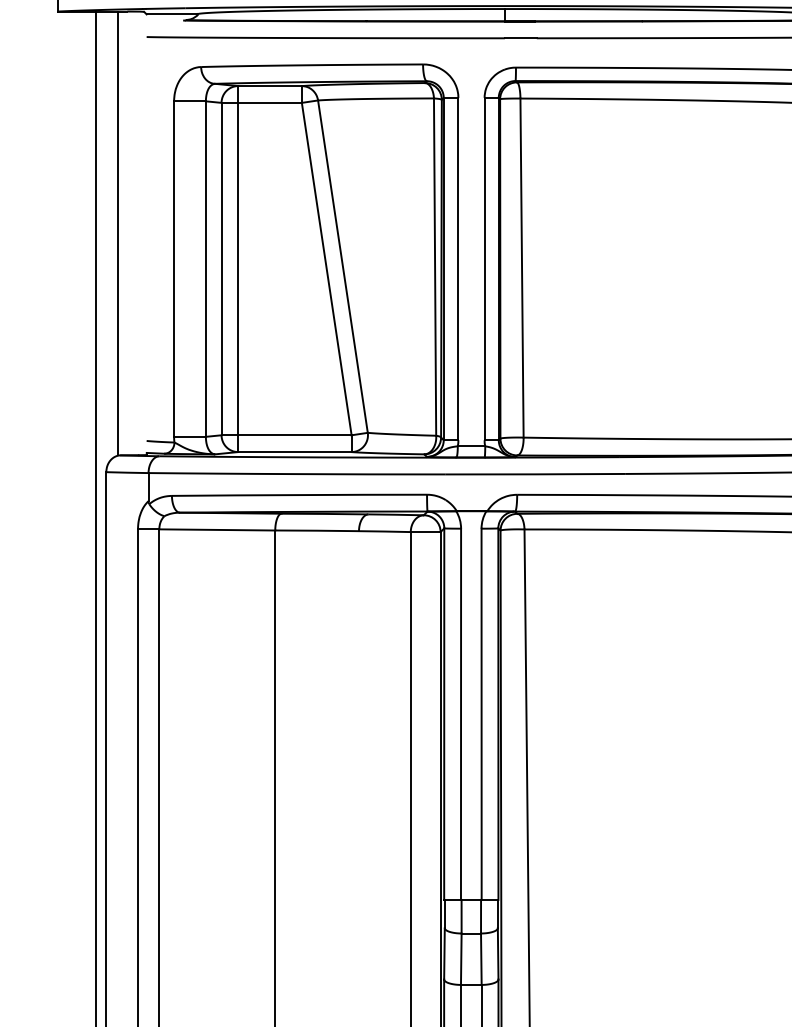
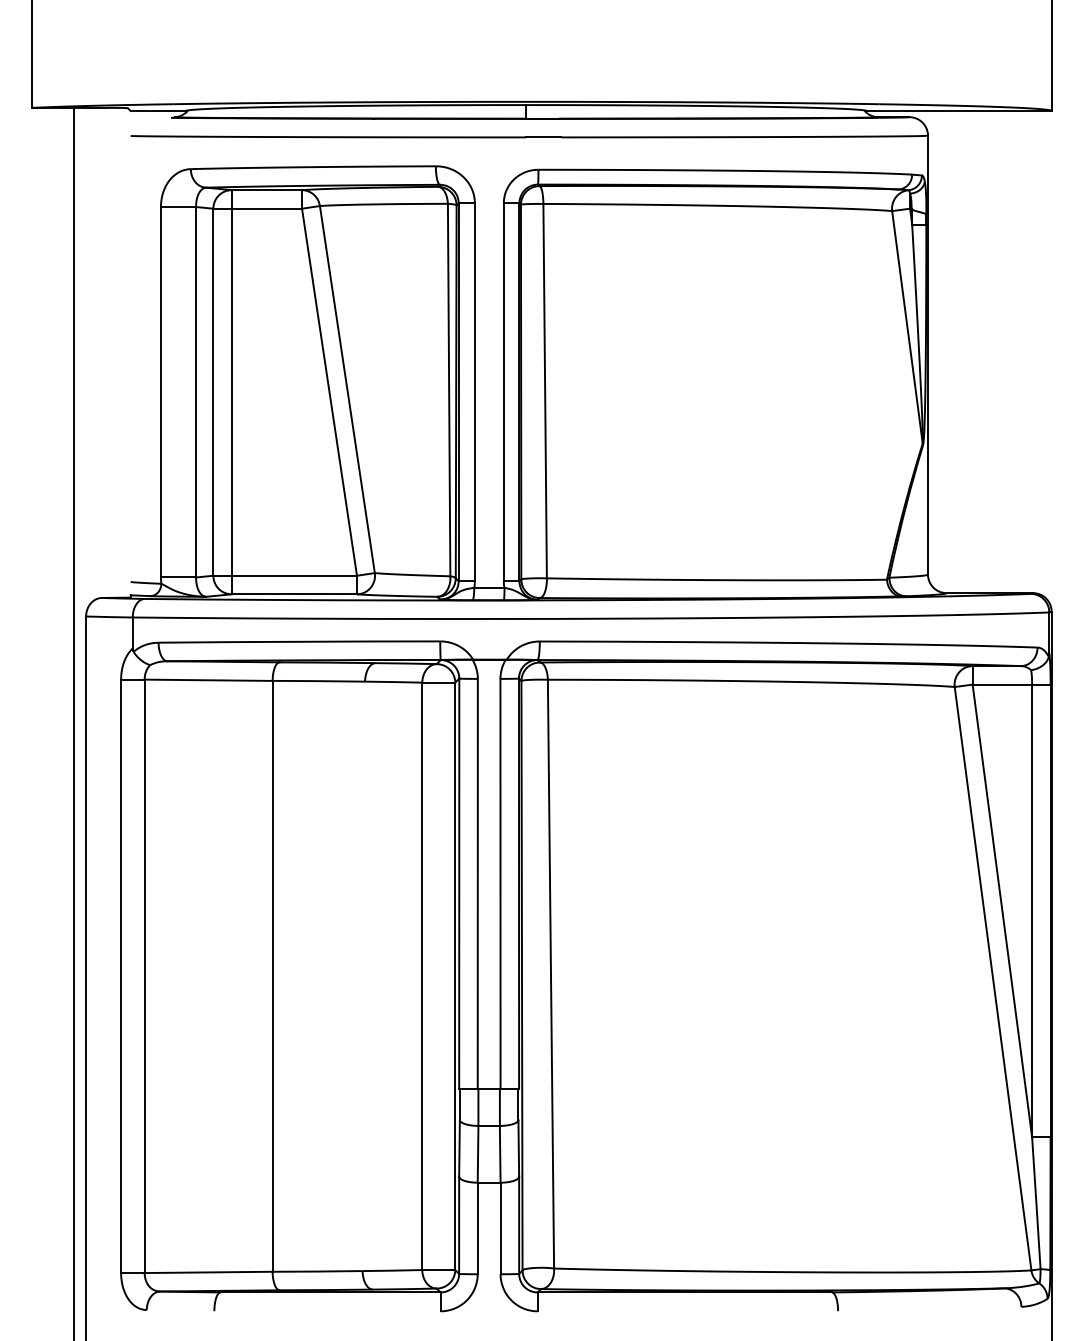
line: (117, 233) -> (98, 352), removed

